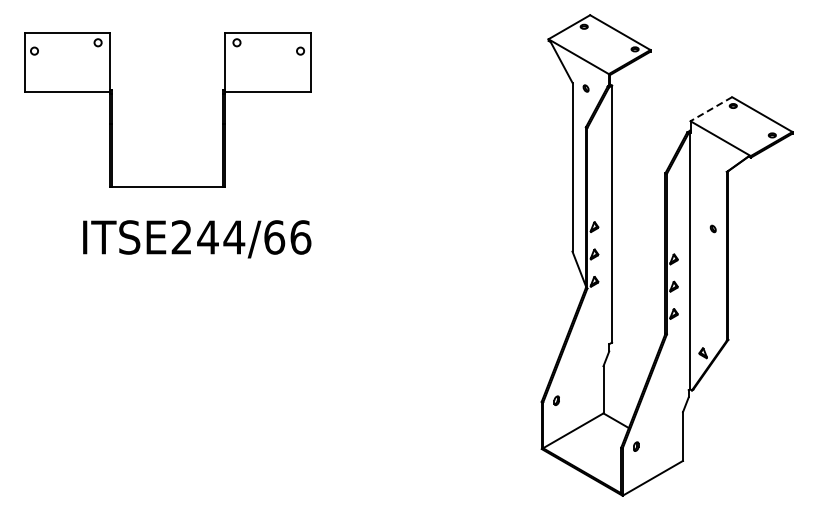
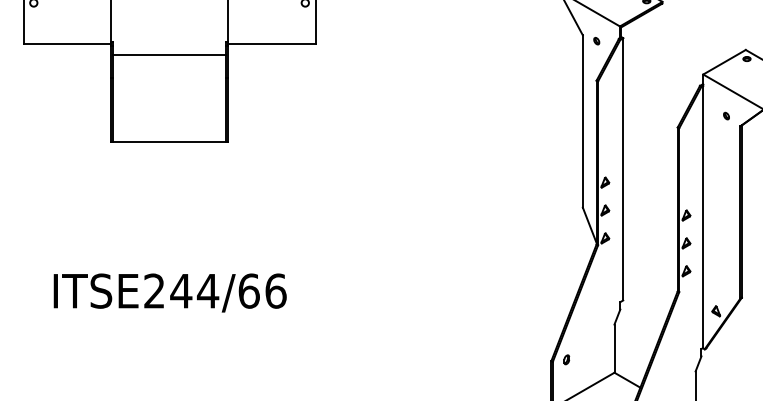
line: (167, 101) -> (169, 54), added
line: (710, 109) -> (723, 62), dashed -> solid
part: (712, 228) -> (725, 115), moved
text: (197, 239) -> (170, 293), moved

